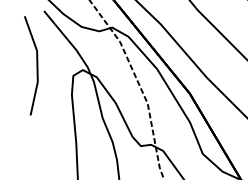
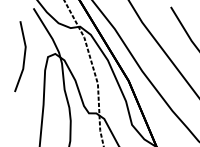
line: (35, 64) -> (23, 56), moved

